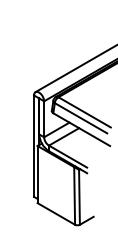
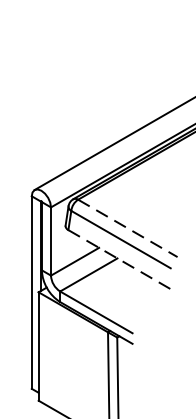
line: (85, 112) -> (129, 228), solid -> dashed
line: (81, 129) -> (121, 260), solid -> dashed

